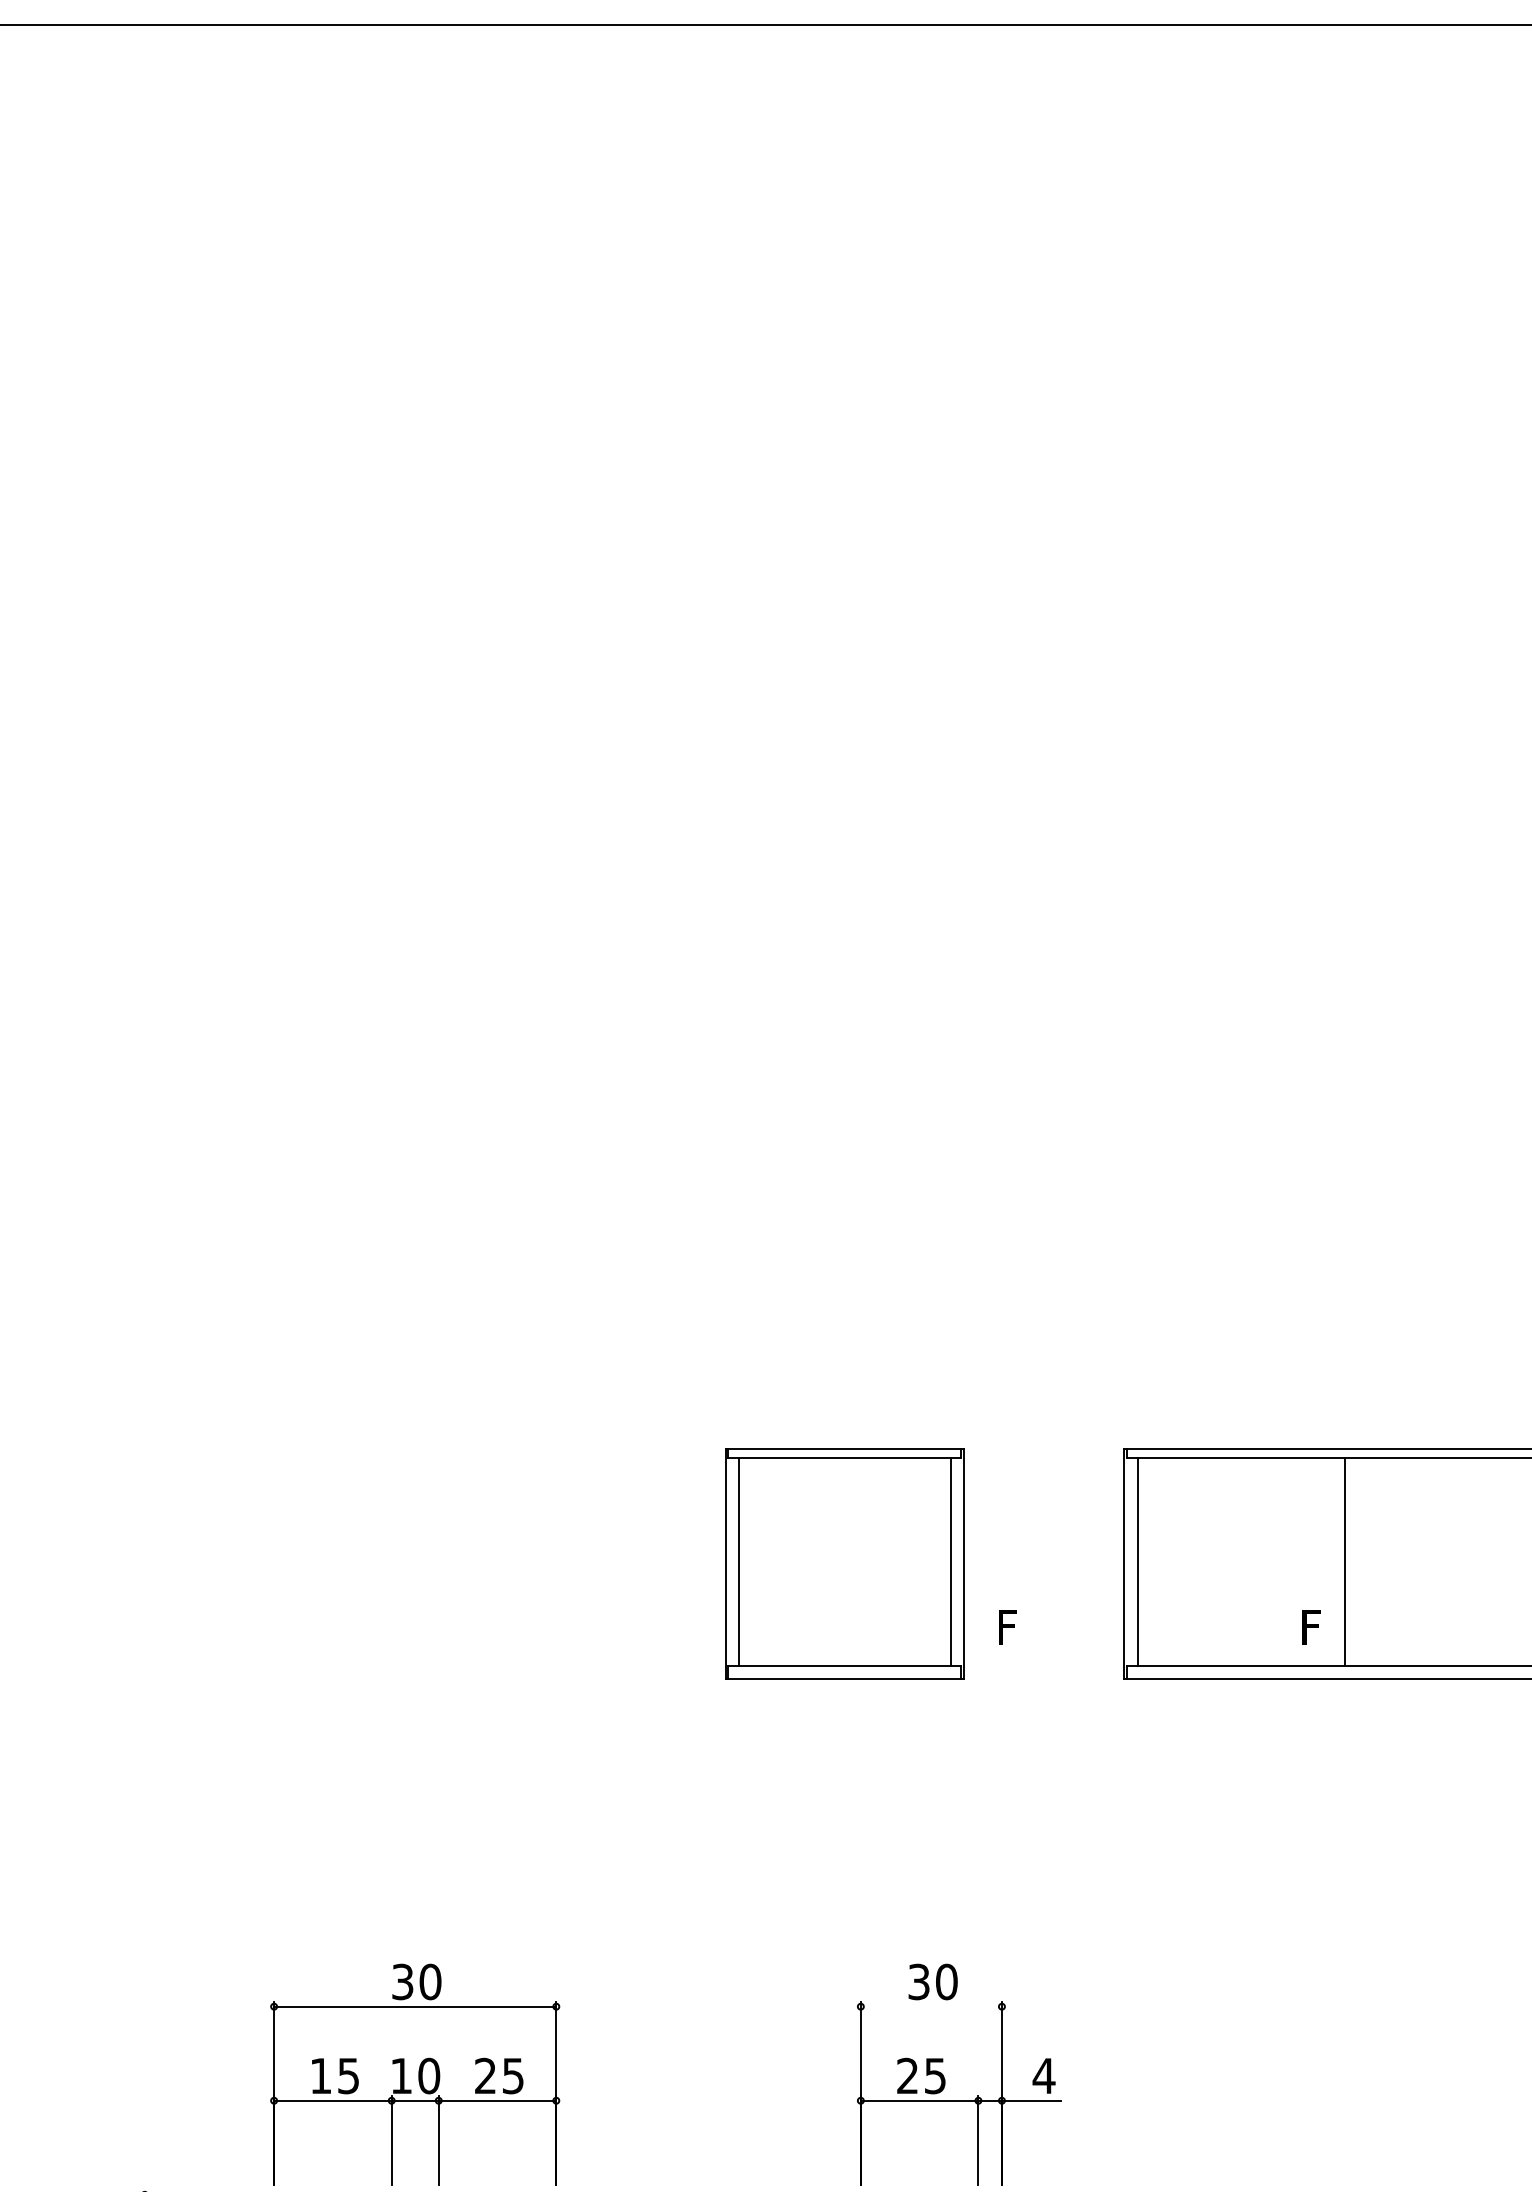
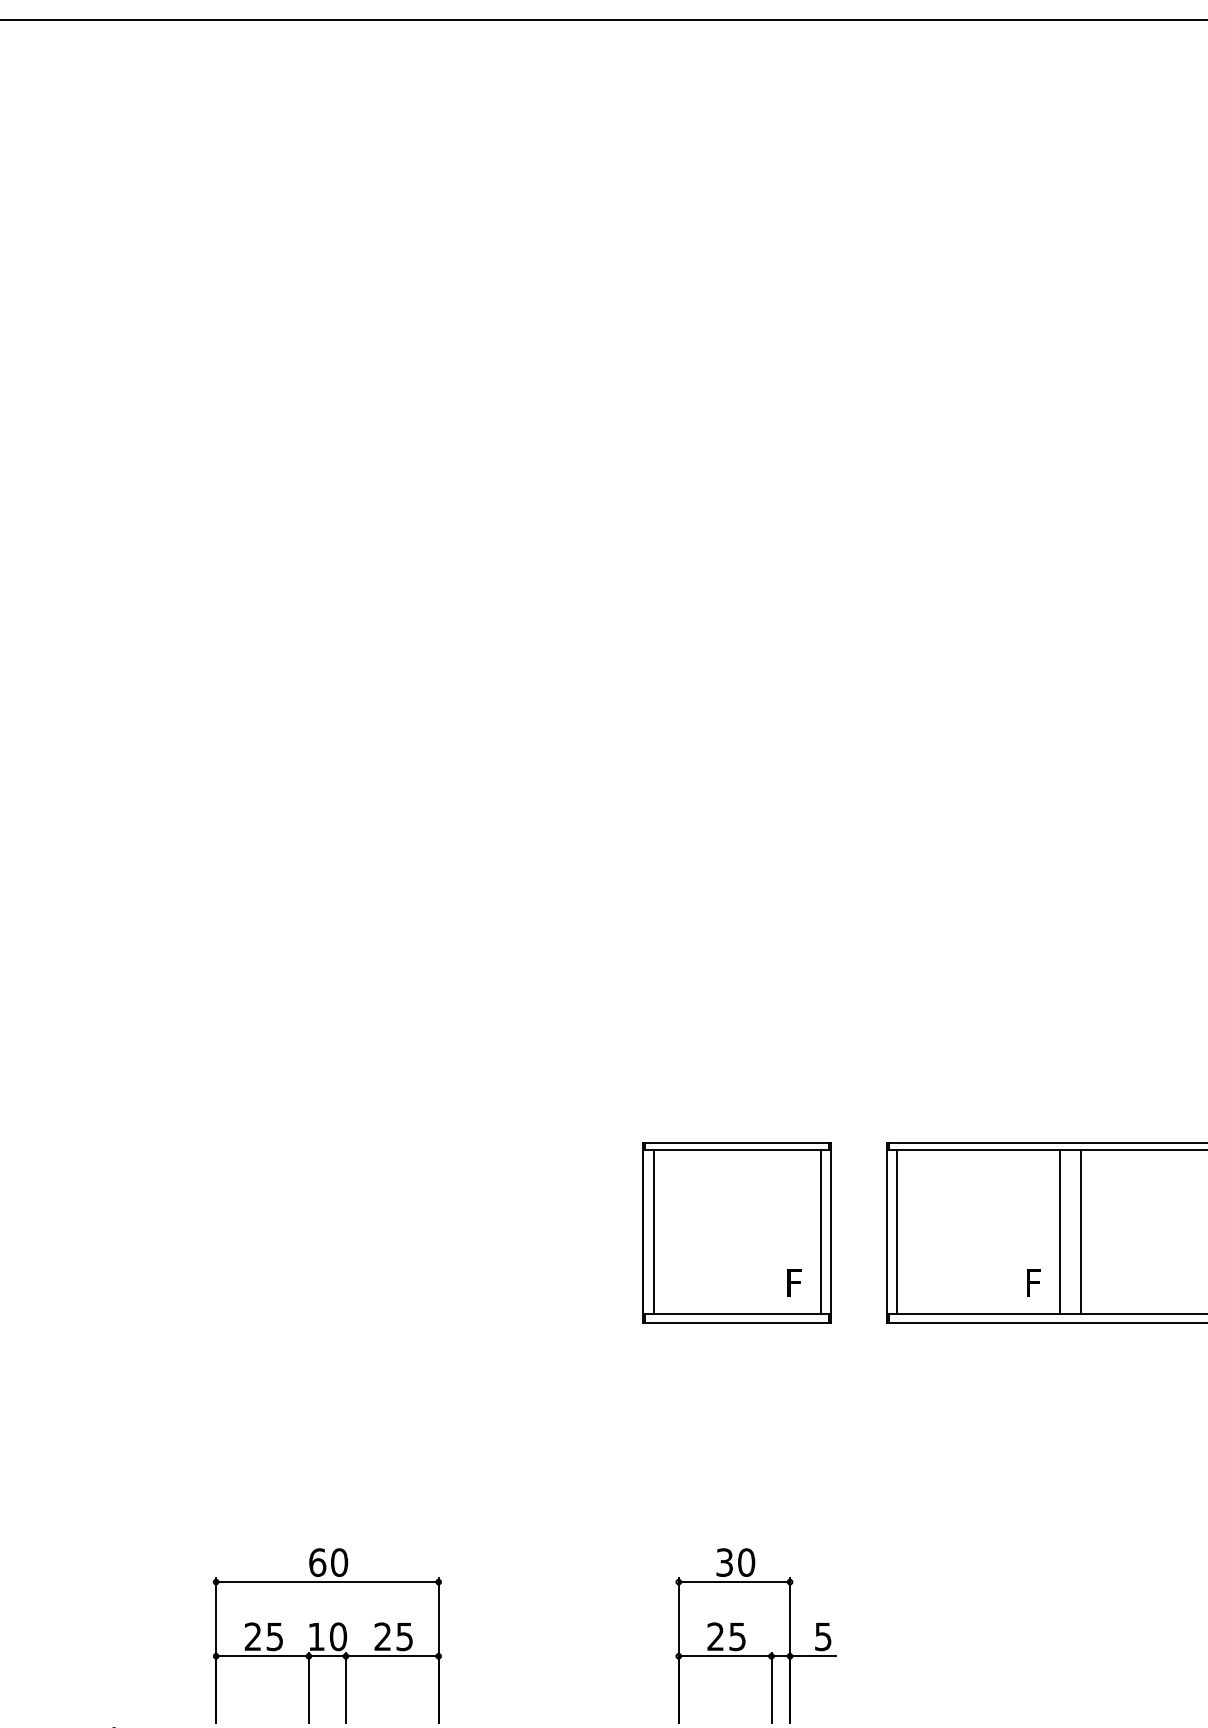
line: (1371, 1562) -> (1081, 1231), added
part: (843, 1563) -> (736, 1232), moved
text: (402, 1981) -> (317, 1562), 30 -> 60
line: (931, 2007) -> (734, 1582), added
text: (320, 2075) -> (252, 1636), 15 -> 25
text: (1044, 2075) -> (823, 1636), 4 -> 5

